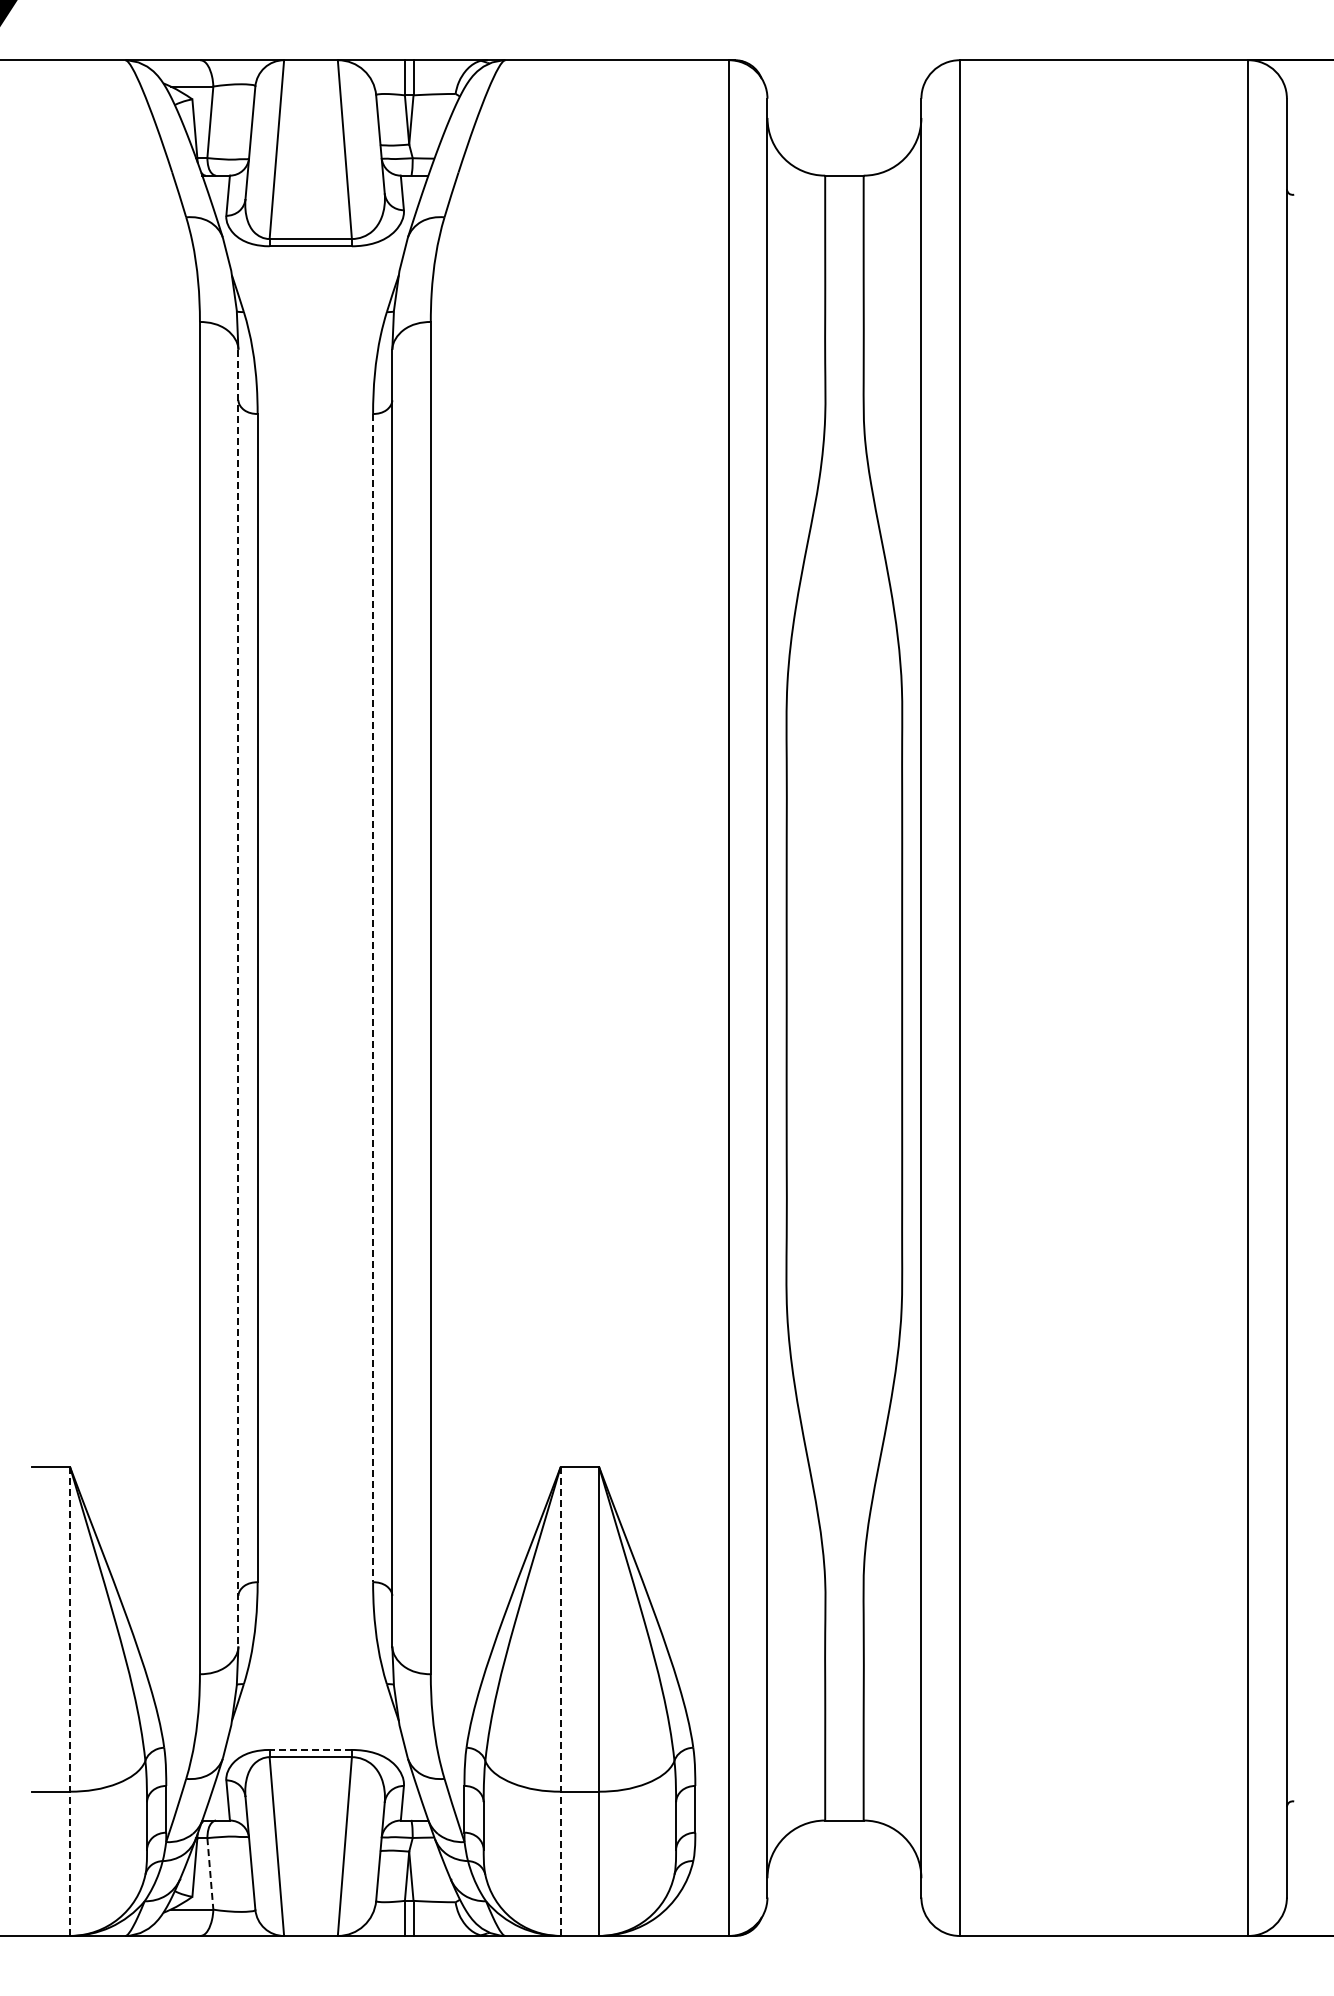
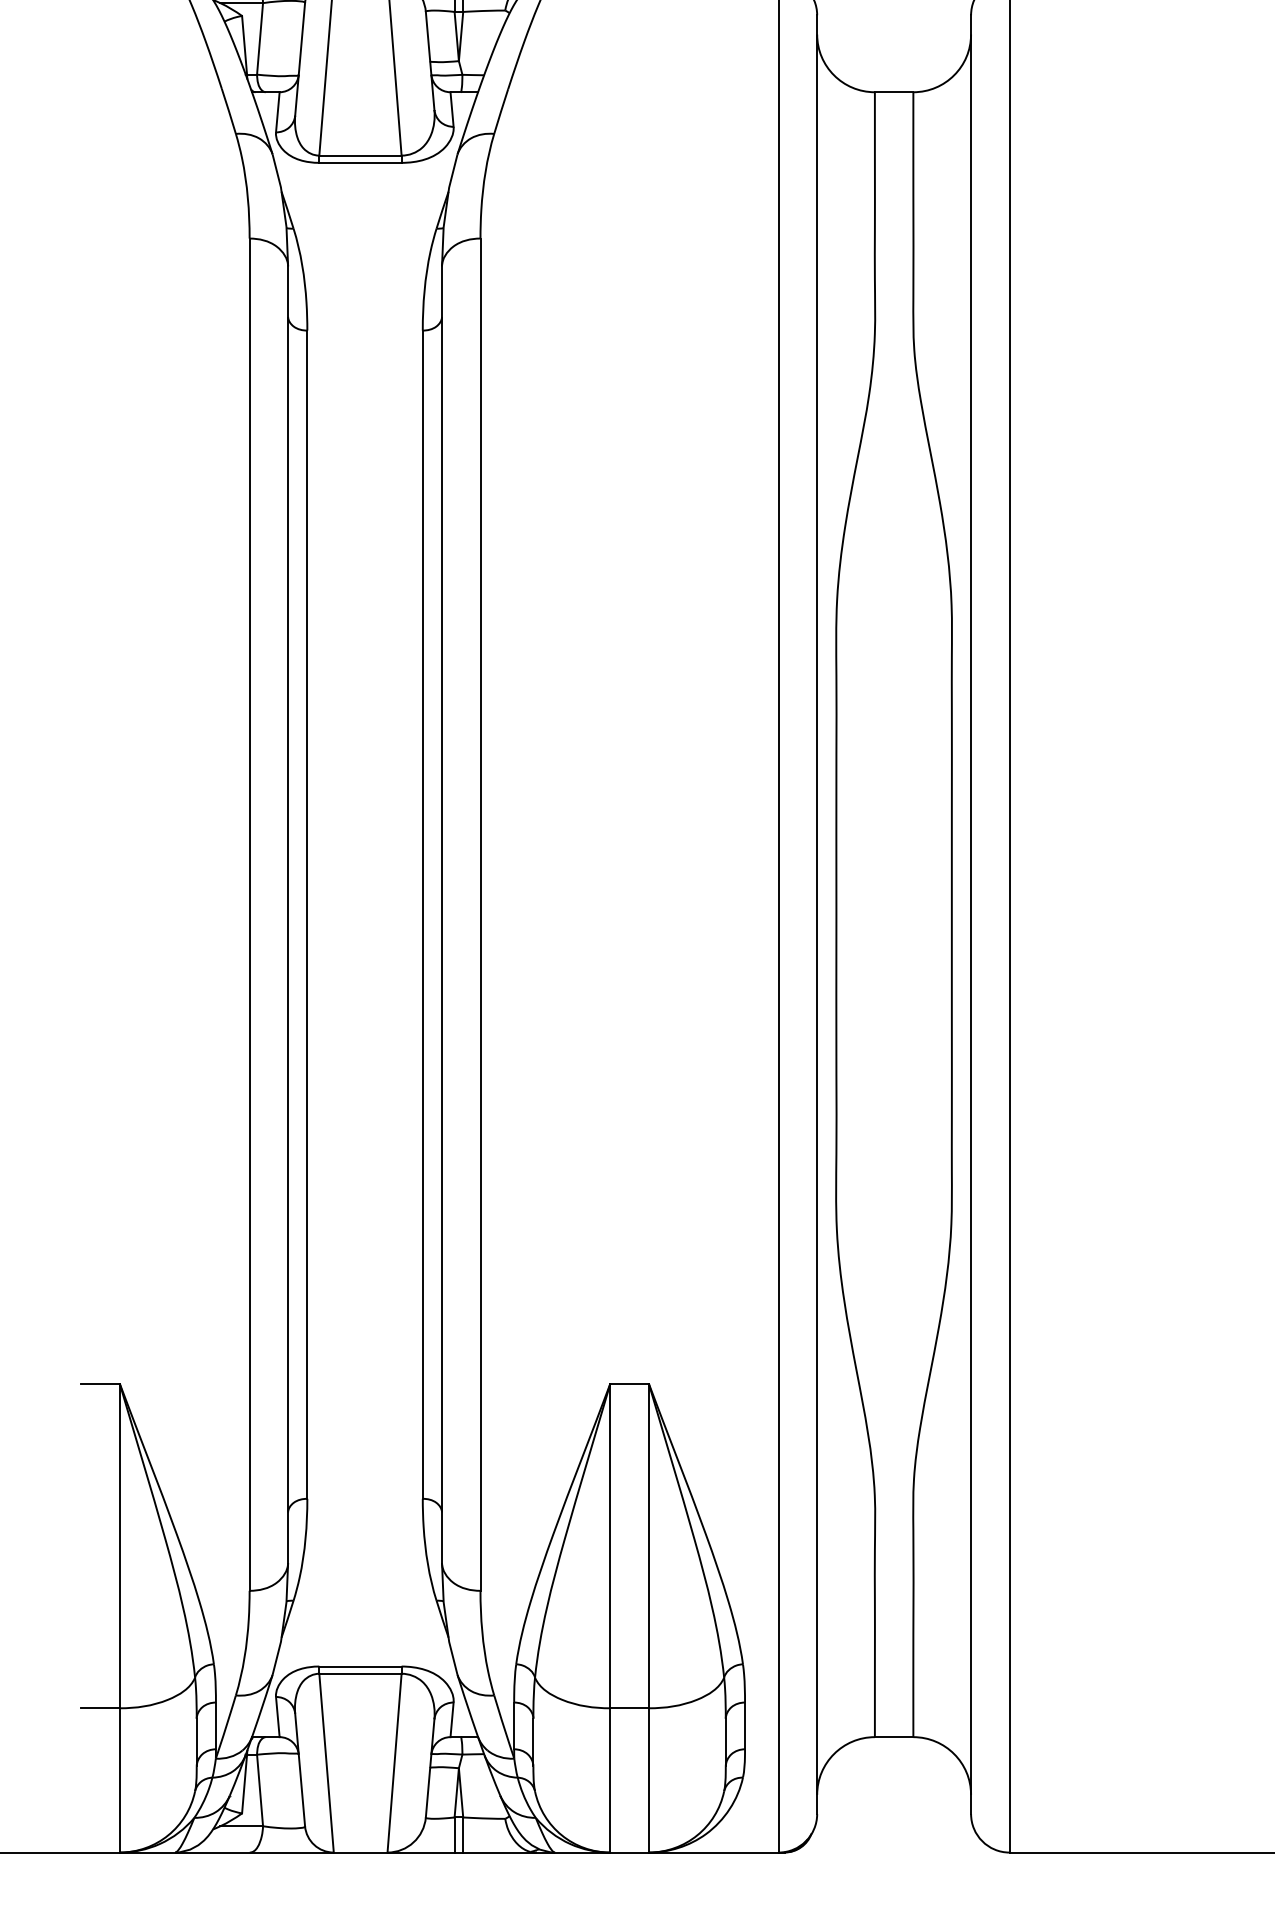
line: (238, 998) -> (288, 915), dashed -> solid
line: (373, 998) -> (423, 915), dashed -> solid
line: (560, 1701) -> (610, 1618), dashed -> solid
line: (70, 1702) -> (120, 1619), dashed -> solid
line: (310, 1749) -> (360, 1666), dashed -> solid
line: (210, 1873) -> (260, 1790), dashed -> solid

